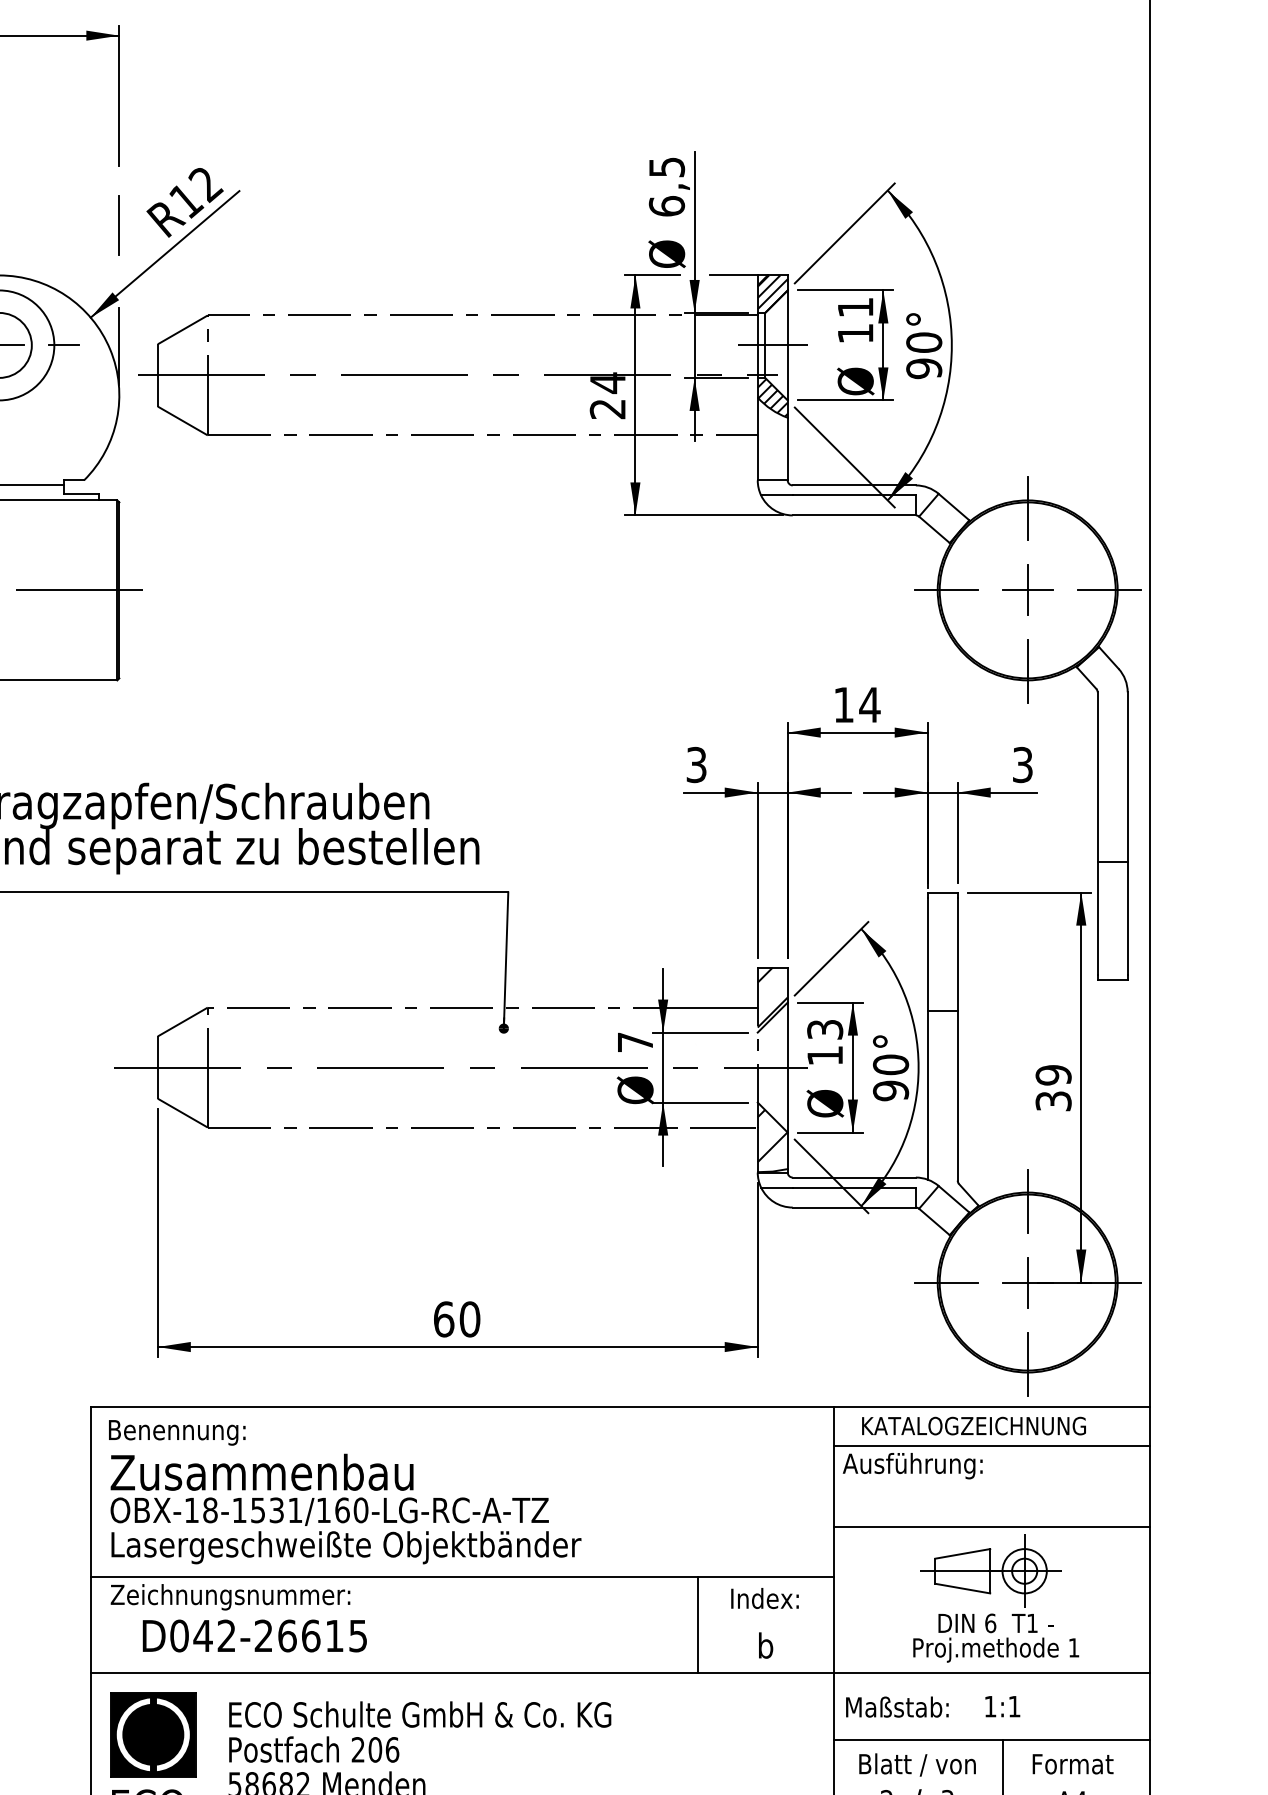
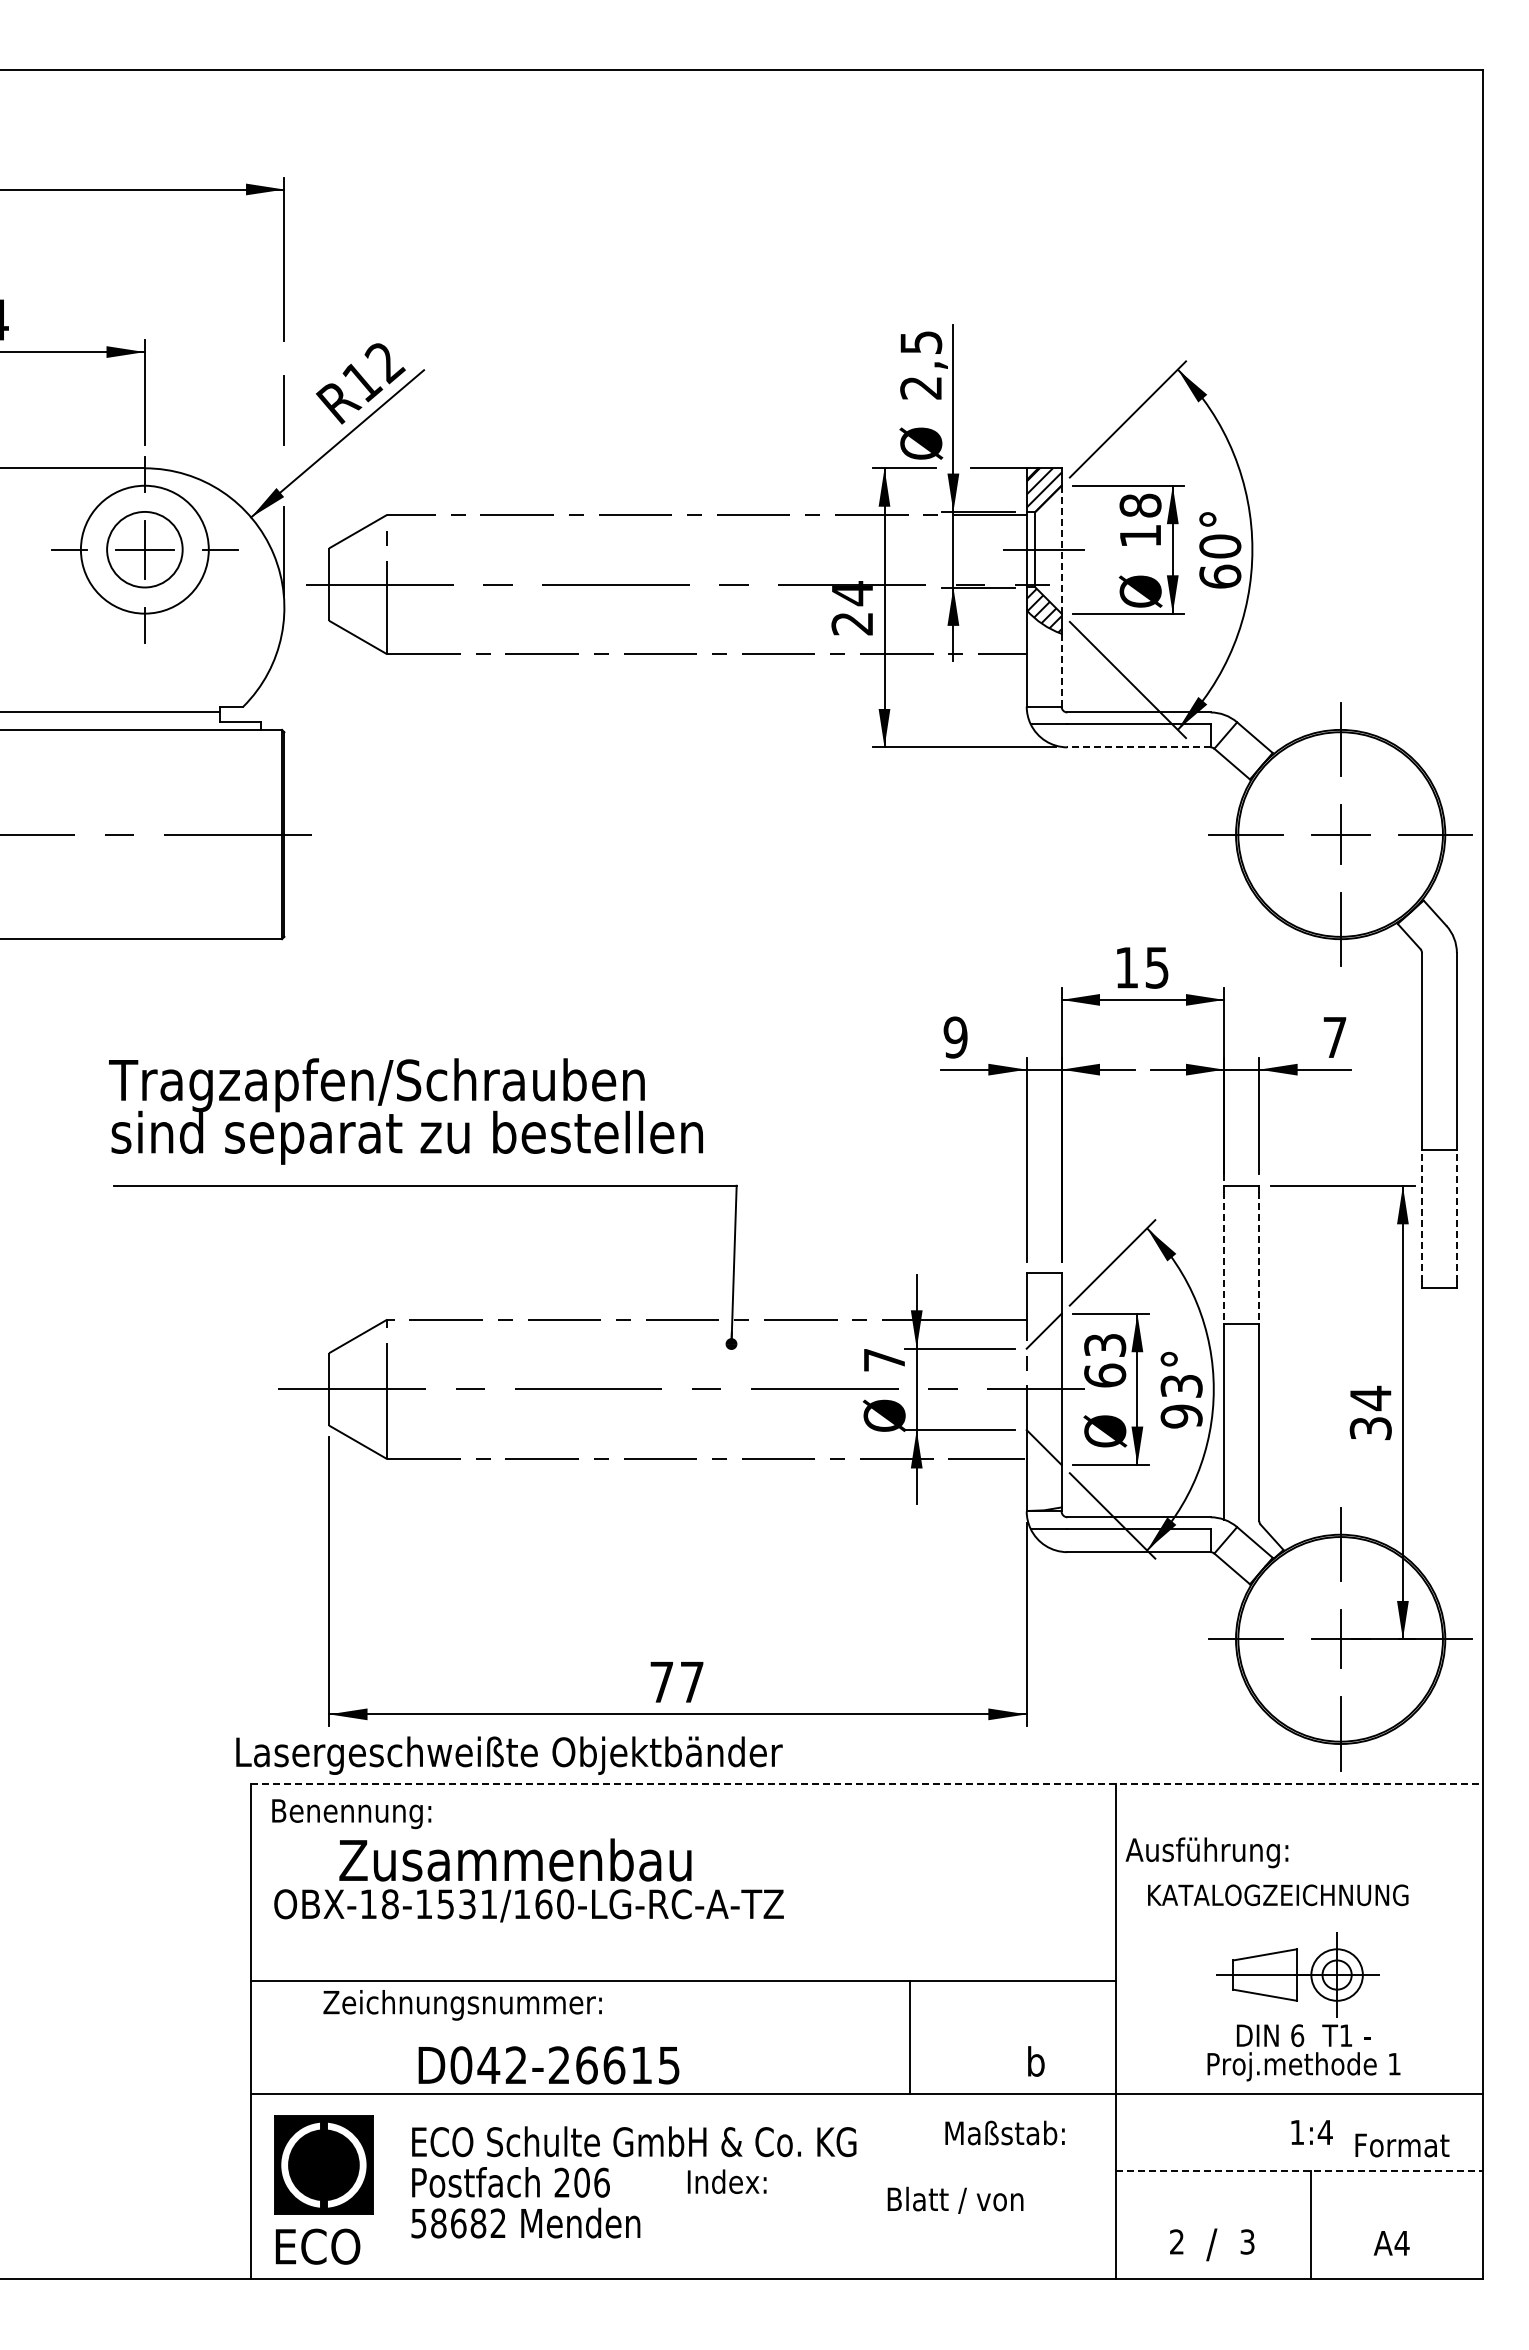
text: (667, 205) -> (921, 387), 6,5 -> 2,5
text: (855, 307) -> (1140, 505), 11 -> 18
line: (787, 345) -> (1061, 549), solid -> dashed
text: (924, 368) -> (1220, 576), 90° -> 60°
line: (787, 449) -> (1061, 670), solid -> dashed
line: (854, 515) -> (1139, 747), solid -> dashed
text: (869, 704) -> (1156, 967), 14 -> 15
text: (696, 764) -> (955, 1037), 3 -> 9
text: (1022, 764) -> (1334, 1037), 3 -> 7
line: (1098, 918) -> (1422, 1216), solid -> dashed
line: (1127, 918) -> (1456, 1216), solid -> dashed
line: (927, 954) -> (1224, 1257), solid -> dashed
line: (957, 954) -> (1259, 1257), solid -> dashed
hatch: (772, 997) -> (1043, 1307), removed
text: (825, 1055) -> (1105, 1375), 13 -> 63
text: (890, 1065) -> (1181, 1386), 90° -> 93°
text: (1053, 1075) -> (1370, 1398), 39 -> 34
hatch: (772, 1135) -> (1043, 1468), removed
text: (457, 1319) -> (677, 1682), 60 -> 77
line: (620, 1406) -> (867, 1783), solid -> dashed
text: (974, 1426) -> (1278, 1895), moved
line: (991, 1446) -> (1298, 1829), removed
text: (262, 1471) -> (515, 1859), moved
line: (991, 1527) -> (1298, 1924), removed
text: (346, 1547) -> (509, 1755), moved
text: (230, 1597) -> (462, 2005), moved
text: (764, 1598) -> (726, 2181), moved
line: (697, 1624) -> (909, 2037), moved
text: (254, 1636) -> (548, 2065), moved
text: (896, 1706) -> (1004, 2132), moved
text: (1013, 1706) -> (1324, 2132), 1:1 -> 1:4
line: (992, 1739) -> (1299, 2170), solid -> dashed
text: (917, 1764) -> (955, 2199), moved
text: (1073, 1764) -> (1402, 2145), moved

